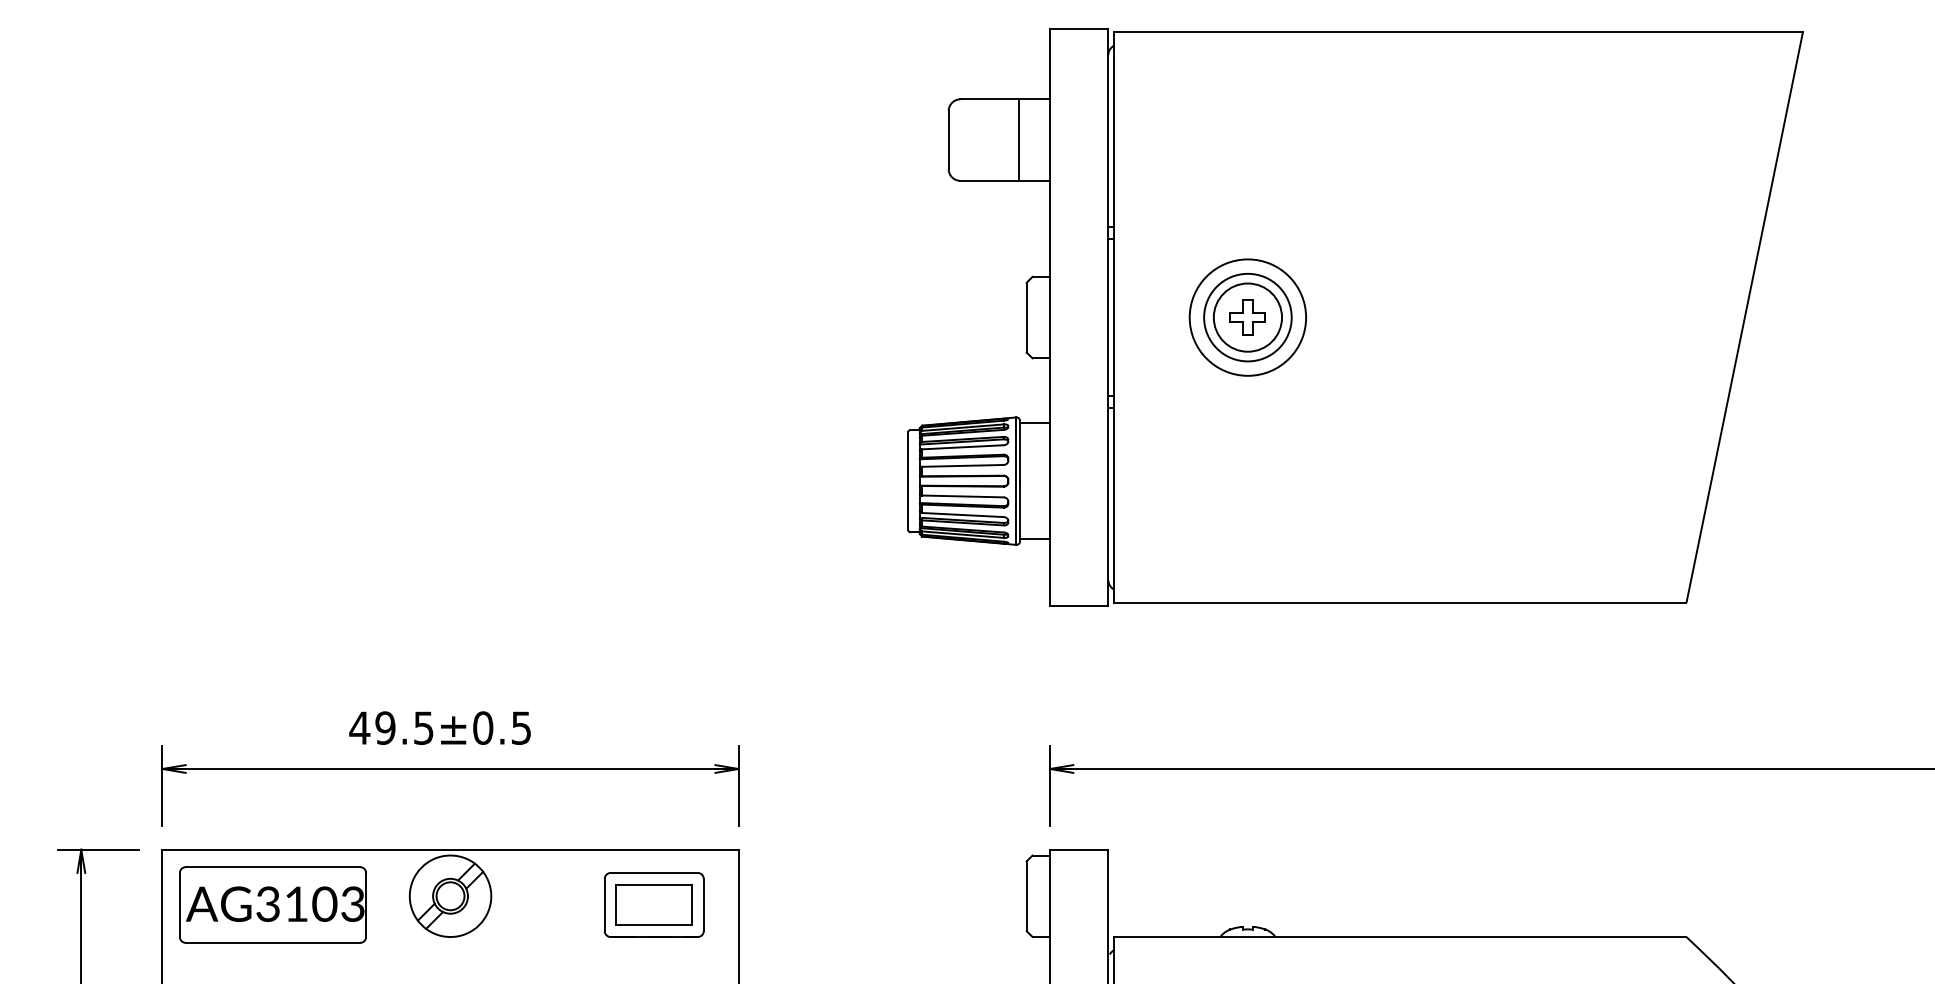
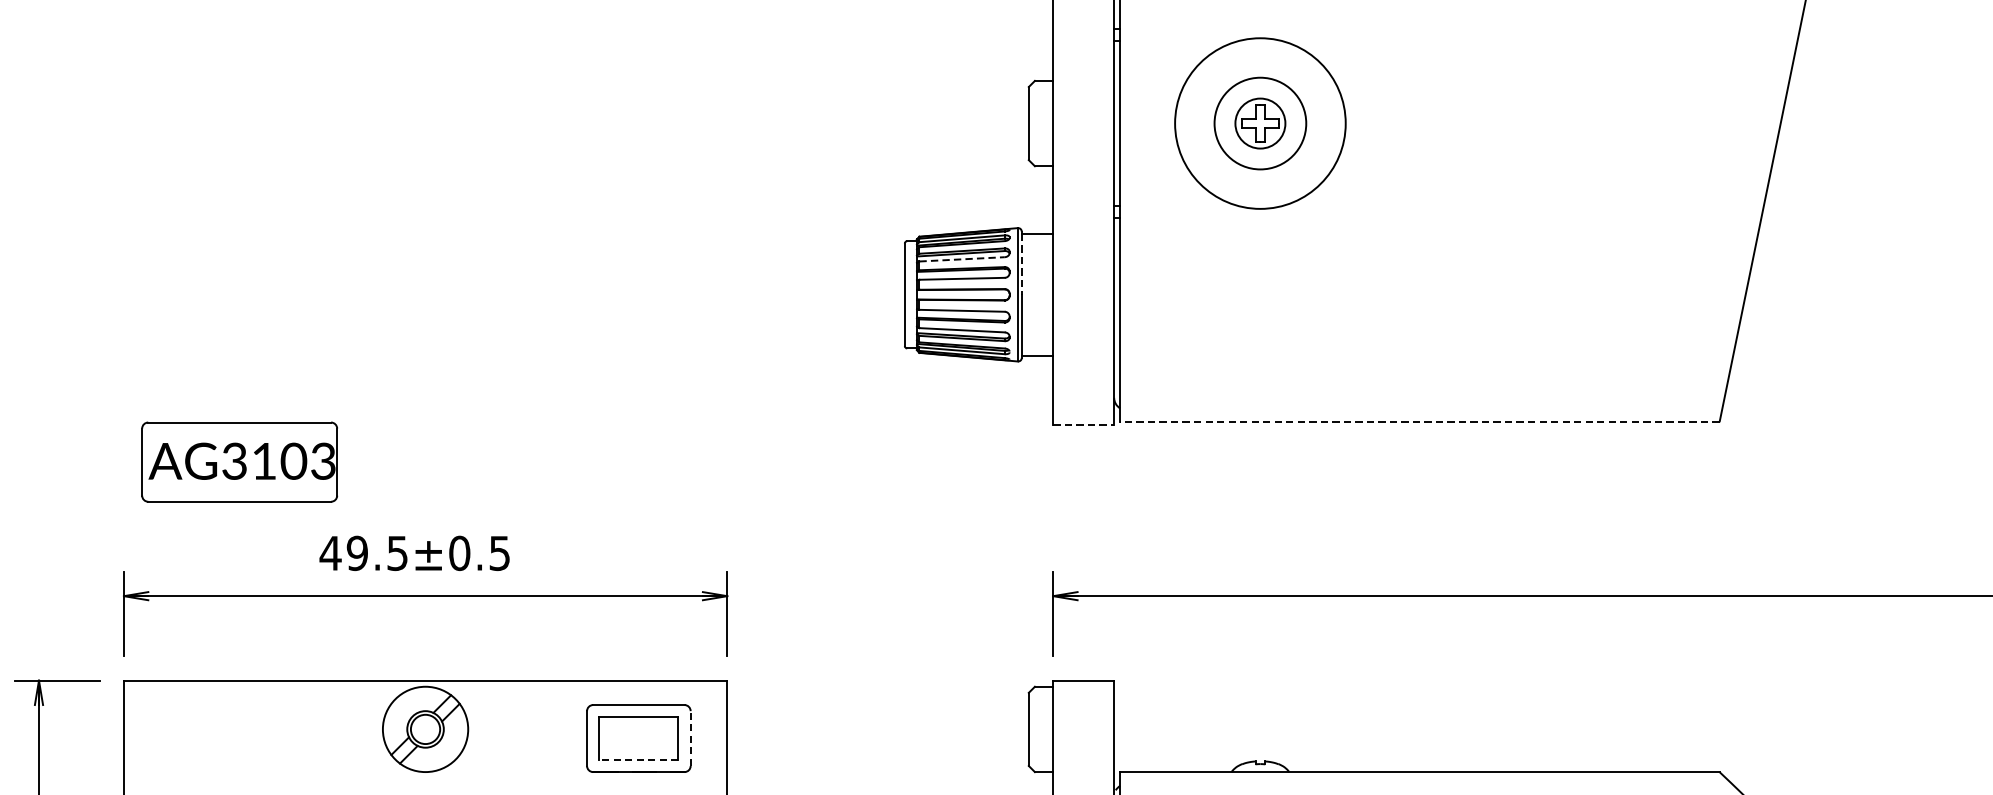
circle: (1247, 317) -> (1259, 123), size x0.7
circle: (1247, 317) -> (1259, 123), size x1.4
line: (962, 447) -> (961, 259), solid -> dashed
line: (1020, 452) -> (1022, 264), solid -> dashed
line: (1399, 602) -> (1419, 421), solid -> dashed
line: (1079, 605) -> (1084, 424), solid -> dashed
part: (272, 904) -> (239, 461), moved
line: (703, 904) -> (690, 738), solid -> dashed
line: (654, 925) -> (639, 760), solid -> dashed

